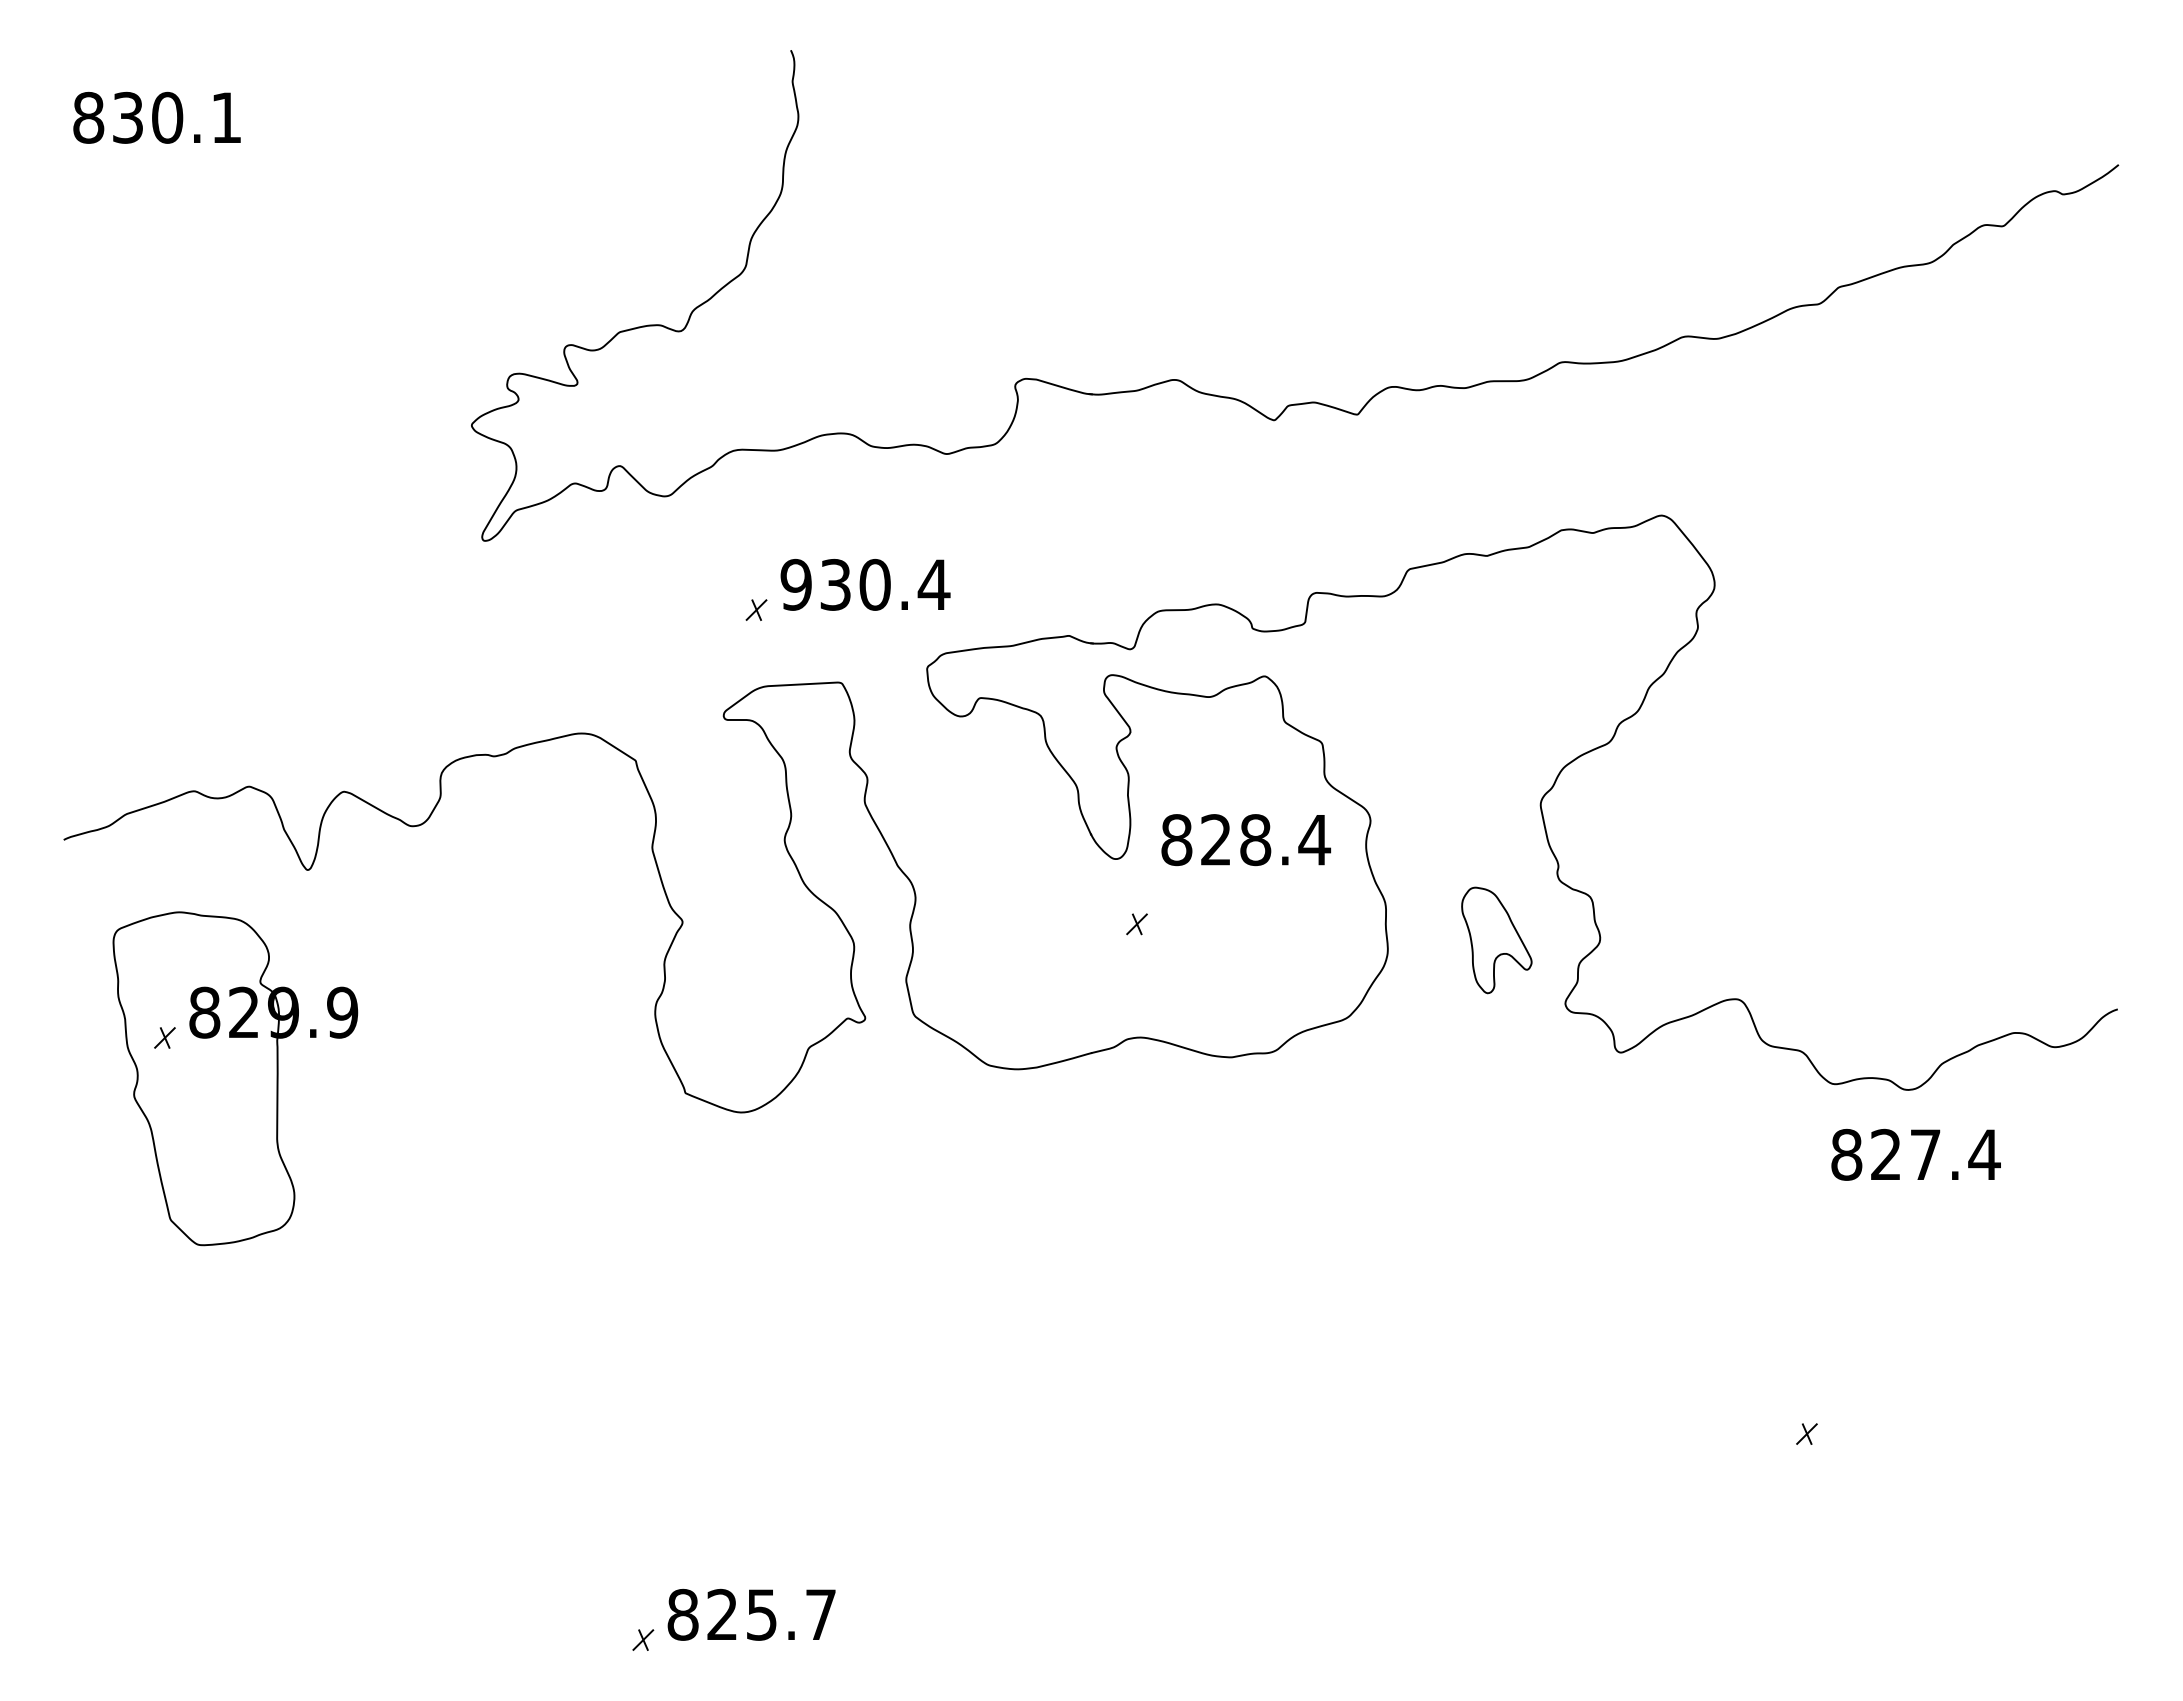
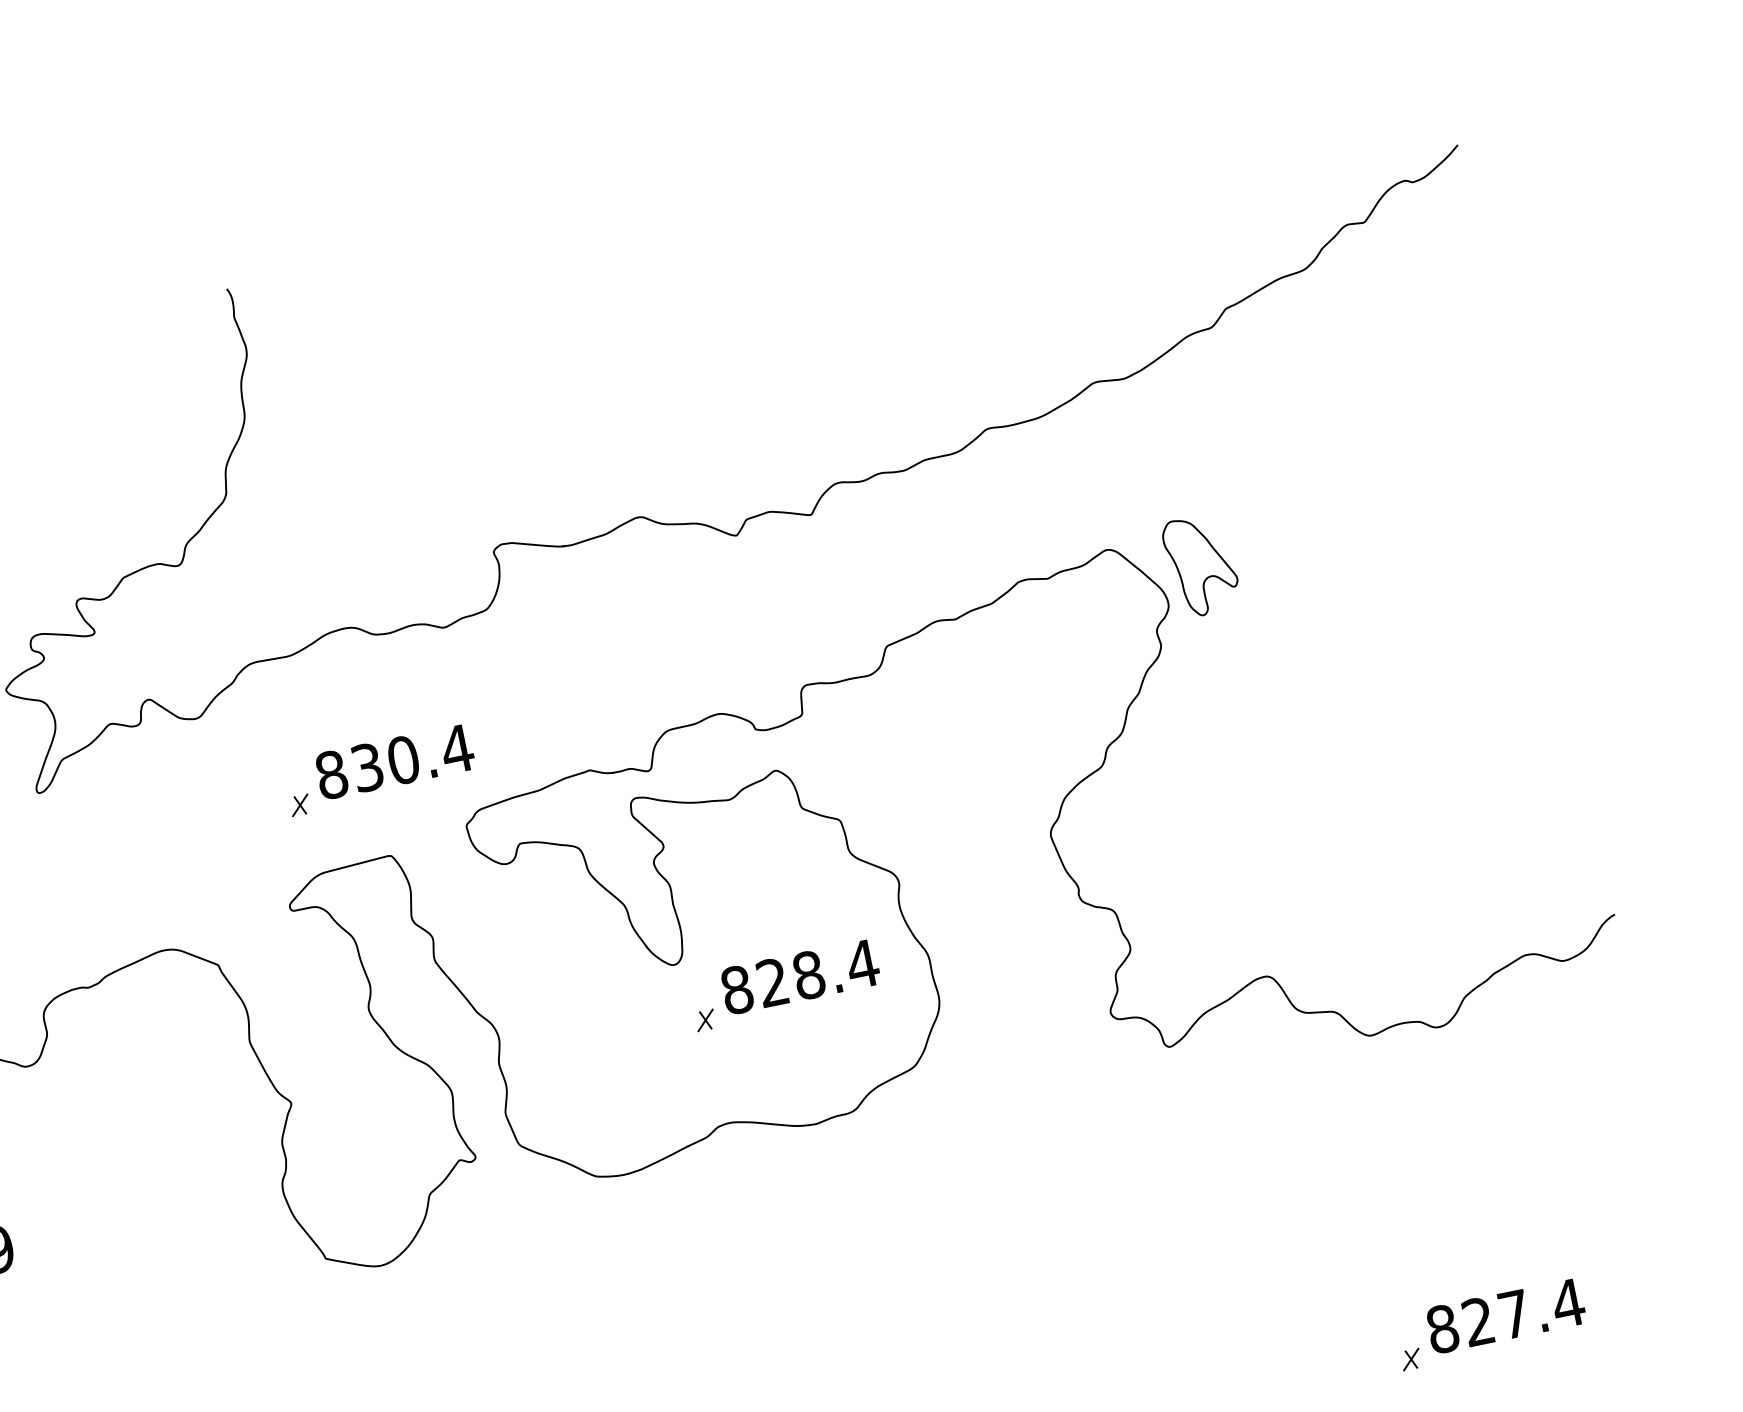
text: (795, 584) -> (330, 774), 930.4 -> 830.4
text: (1246, 840) -> (800, 977), moved
part: (1496, 940) -> (1201, 565), moved
text: (1915, 1154) -> (1505, 1315), moved

